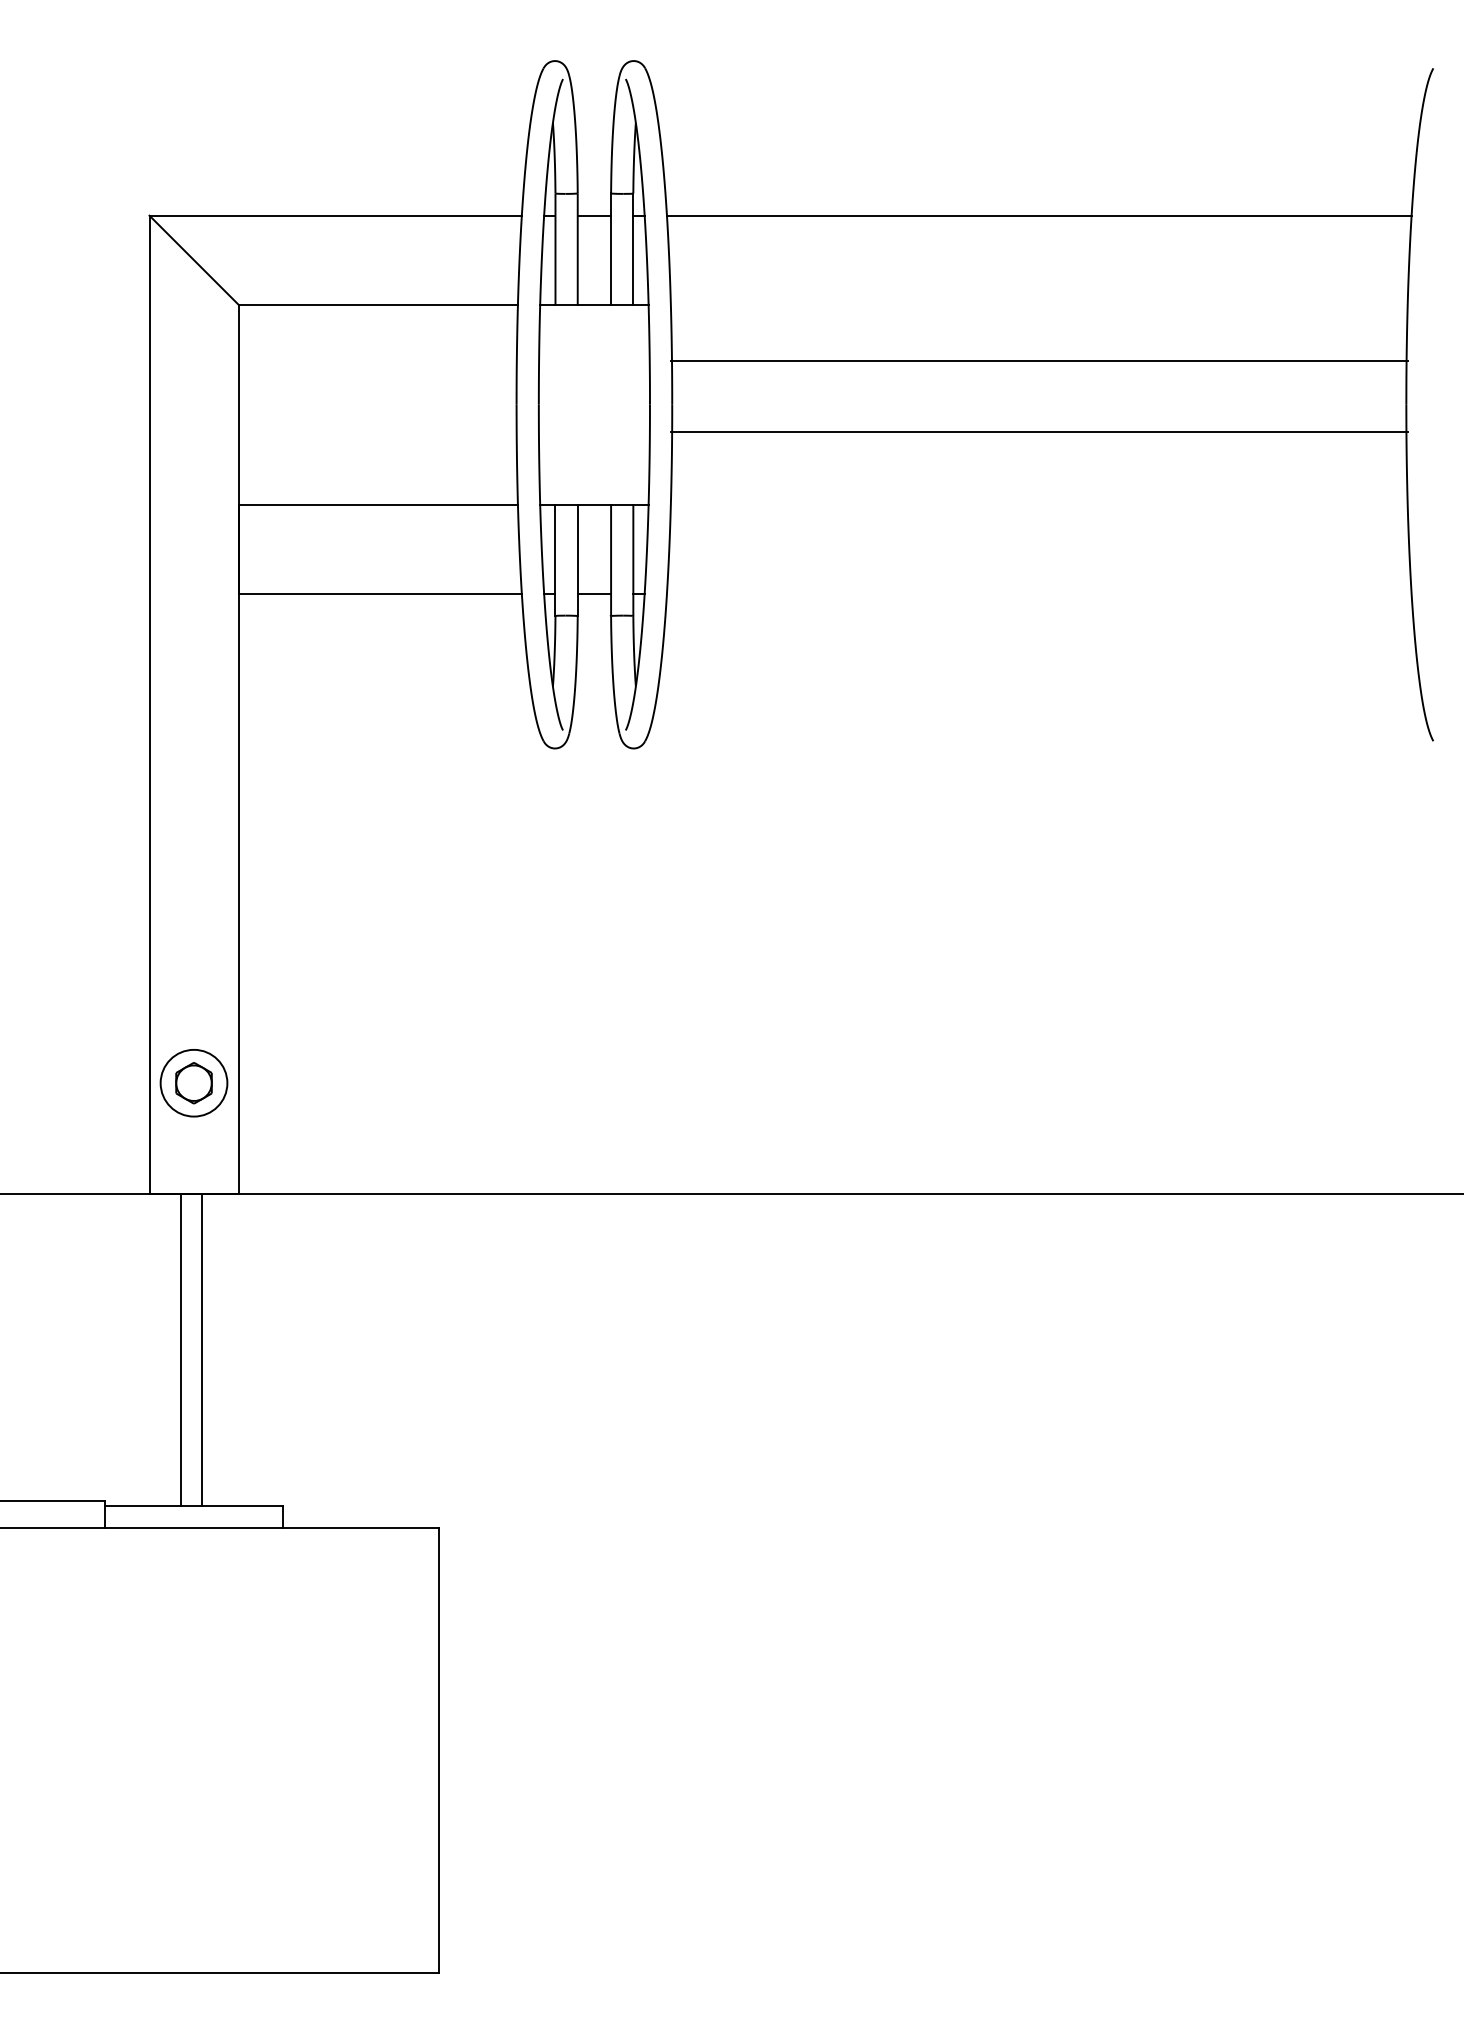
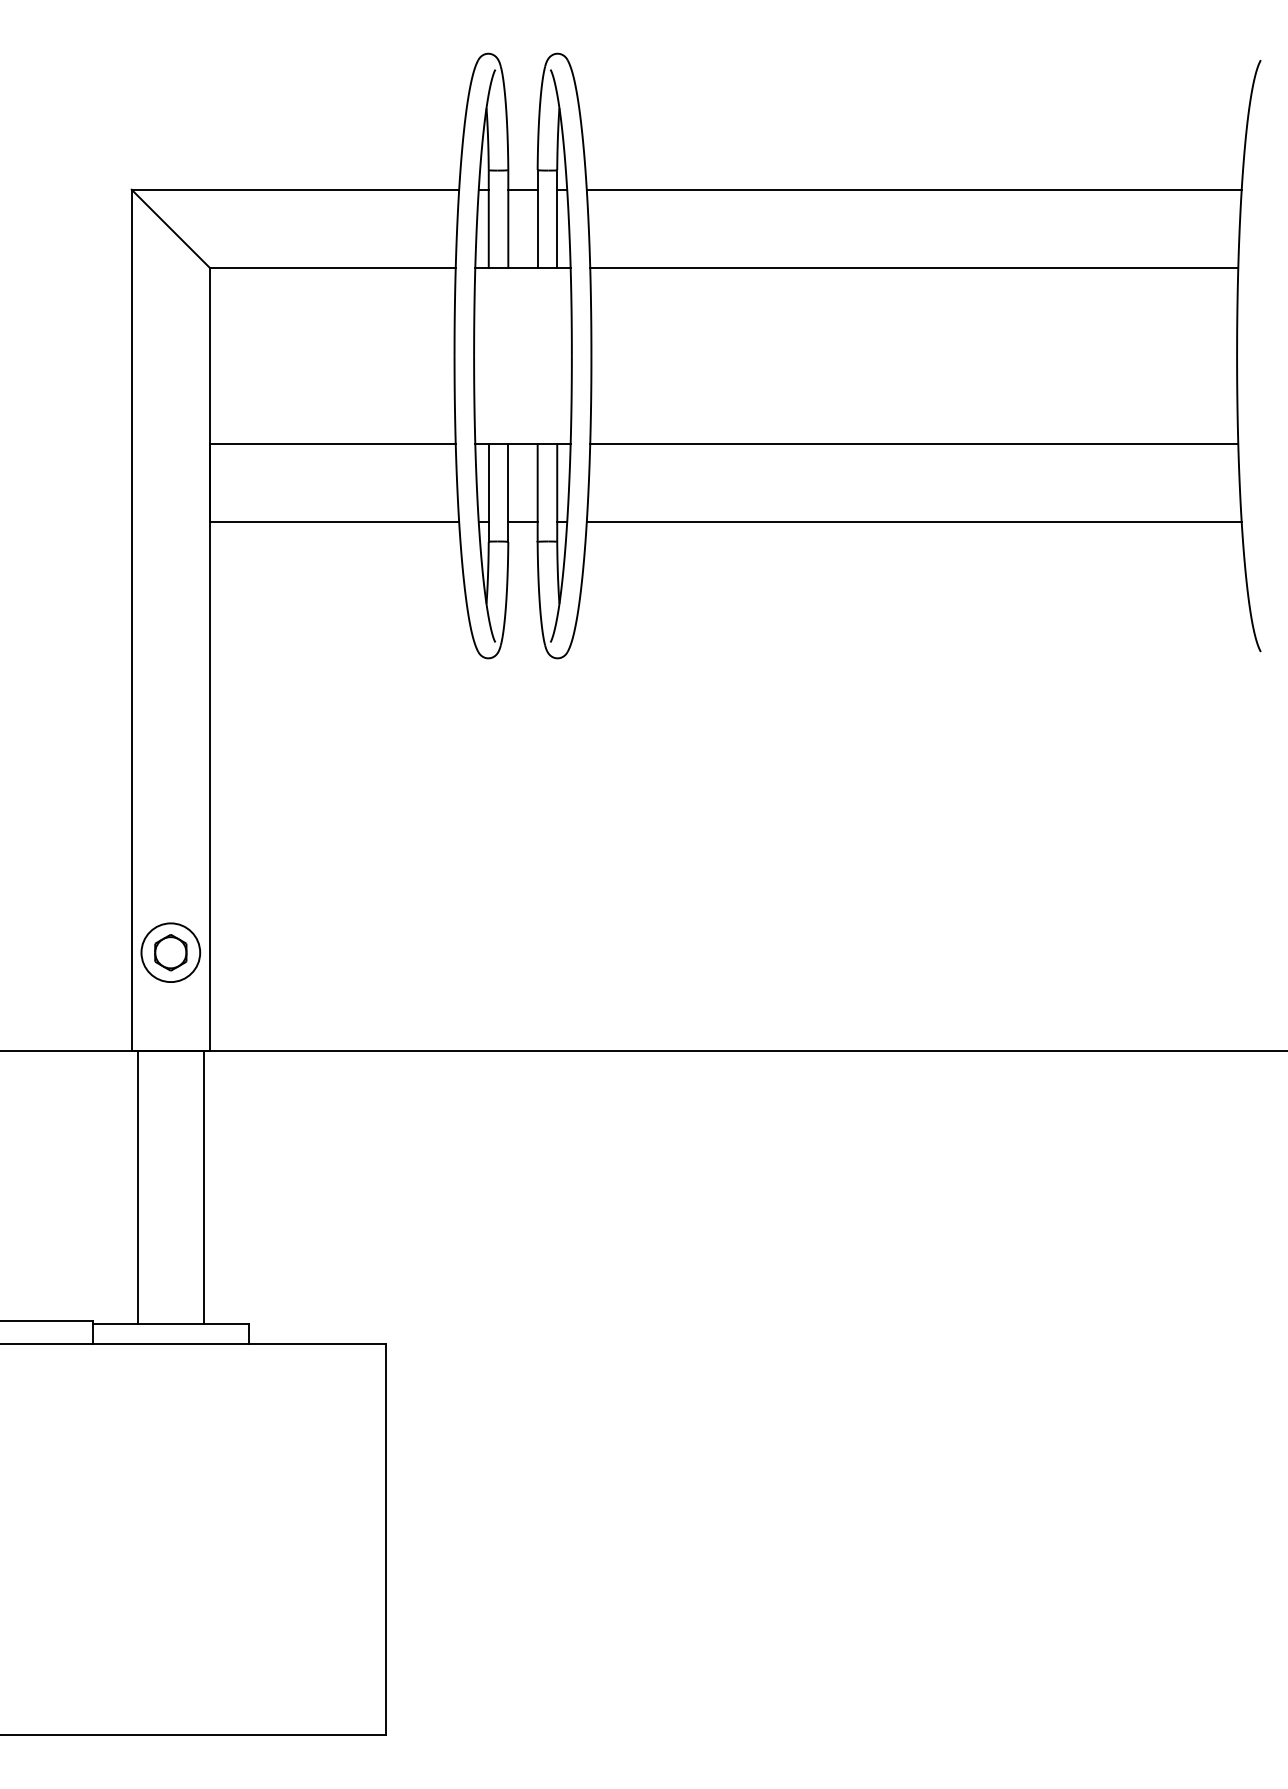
line: (1038, 360) -> (913, 267), moved
line: (1038, 431) -> (913, 443), moved
line: (1038, 593) -> (913, 522), added
line: (180, 1349) -> (203, 1186), moved
line: (201, 1349) -> (137, 1186), moved

